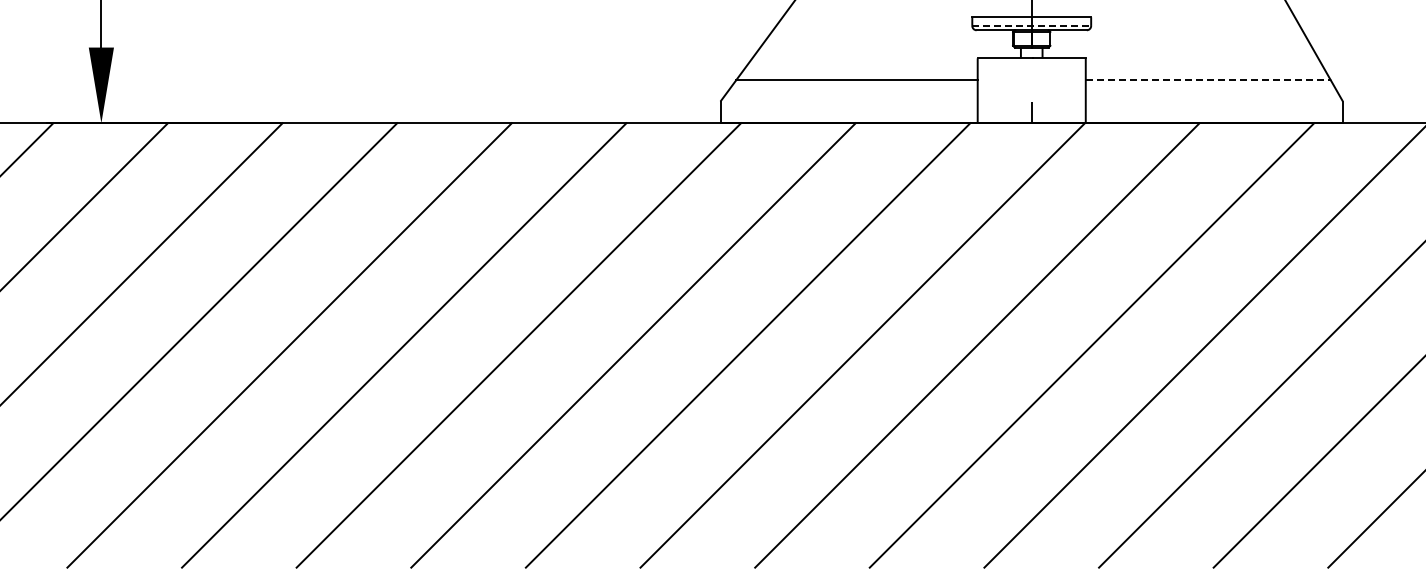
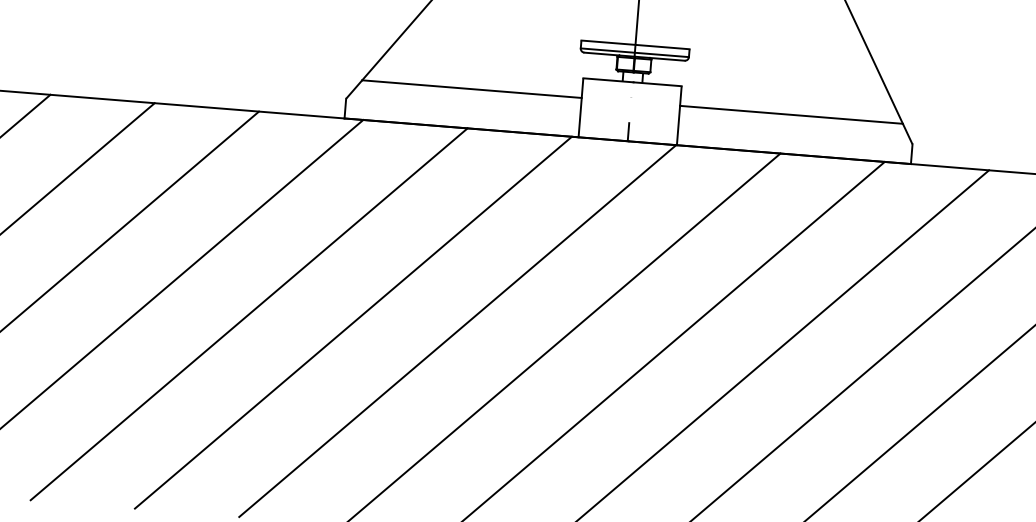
line: (1032, 25) -> (635, 52), dashed -> solid
line: (1208, 80) -> (791, 115), dashed -> solid

